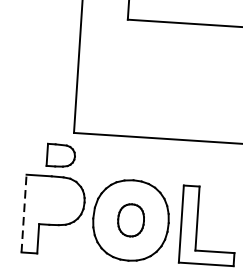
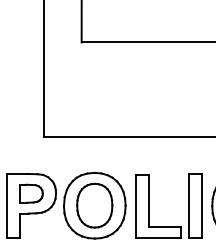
part: (61, 155) -> (31, 193), moved
line: (24, 213) -> (7, 205), dashed -> solid
part: (130, 220) -> (94, 205), size x1.67

